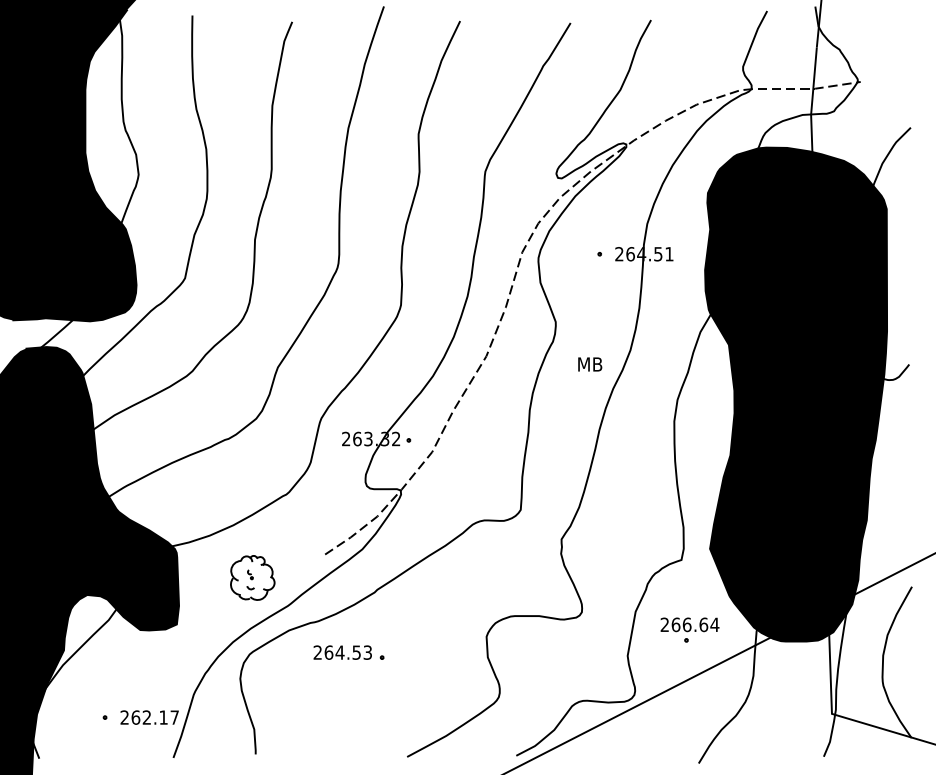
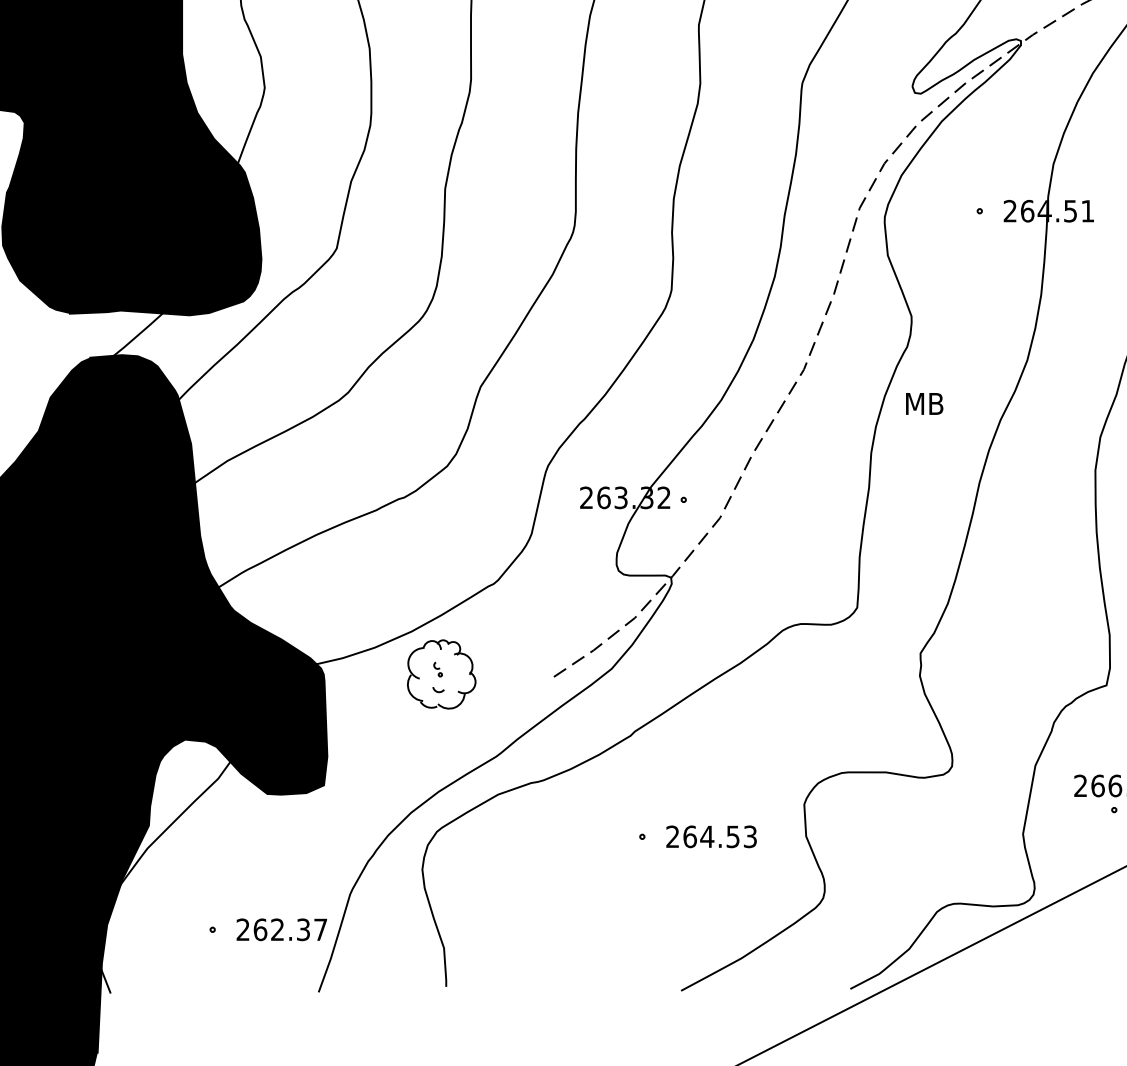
text: (590, 364) -> (925, 403), moved
part: (252, 577) -> (441, 673), moved
text: (342, 652) -> (711, 836), moved
text: (163, 717) -> (303, 929), 262.17 -> 262.37

